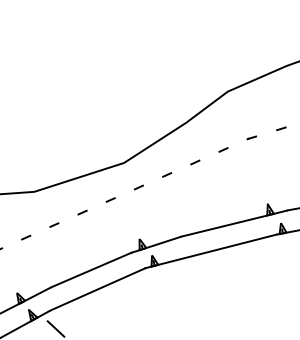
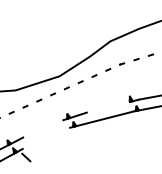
line: (224, 226) -> (108, 107), removed
line: (91, 269) -> (43, 128), removed
line: (97, 288) -> (46, 137), removed

